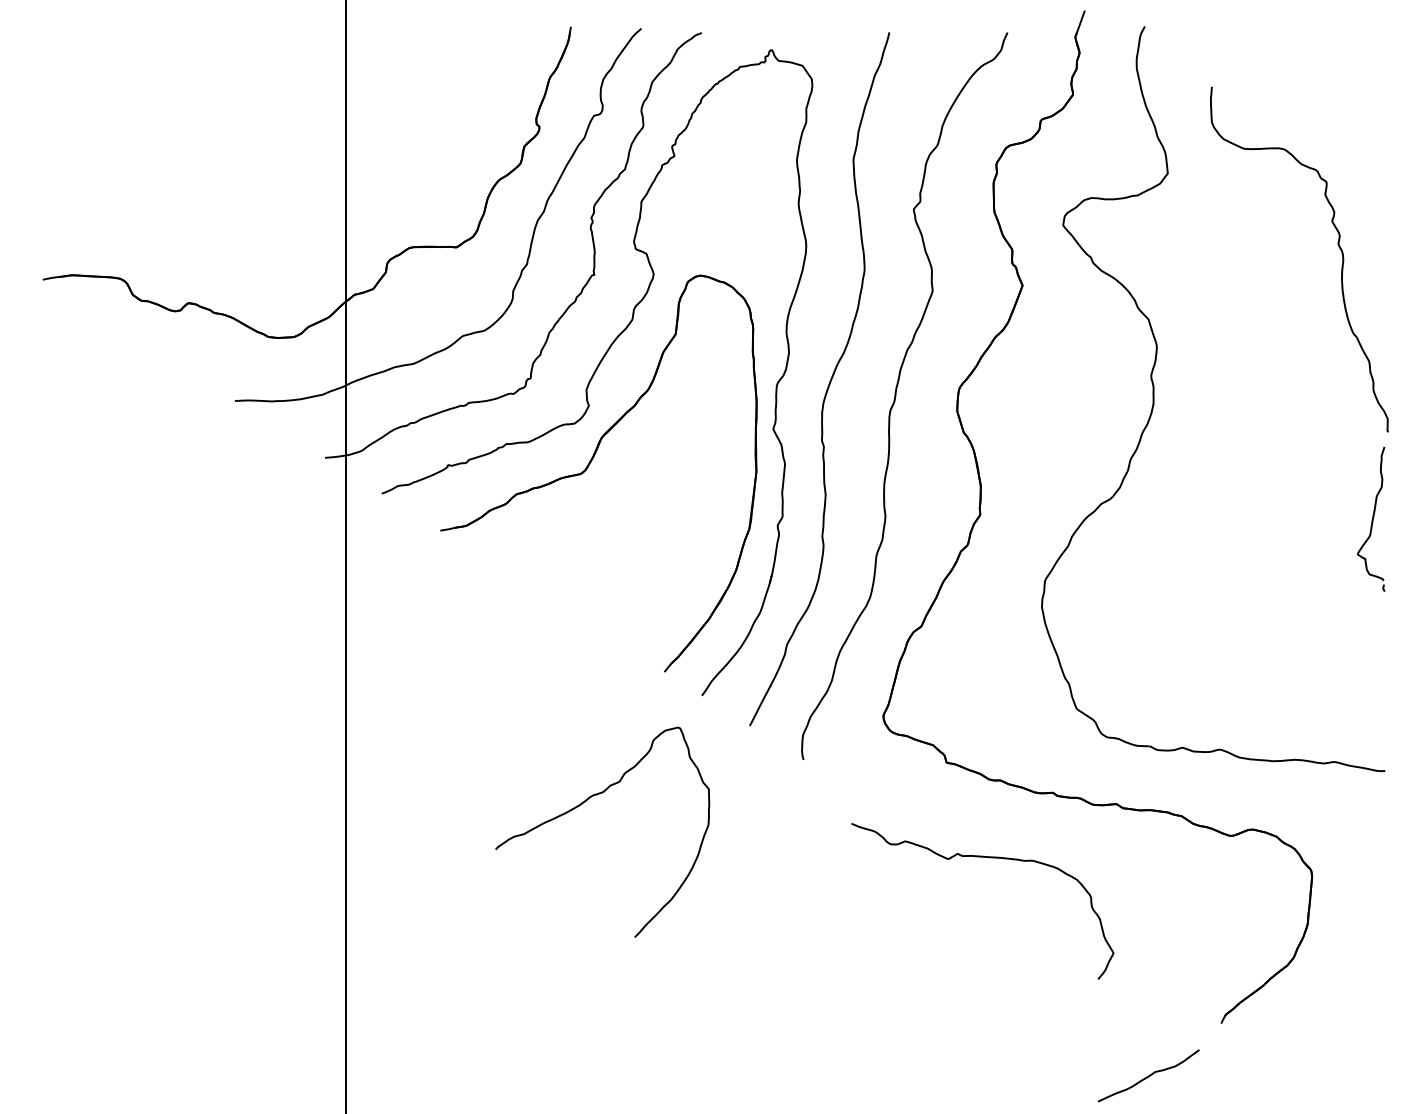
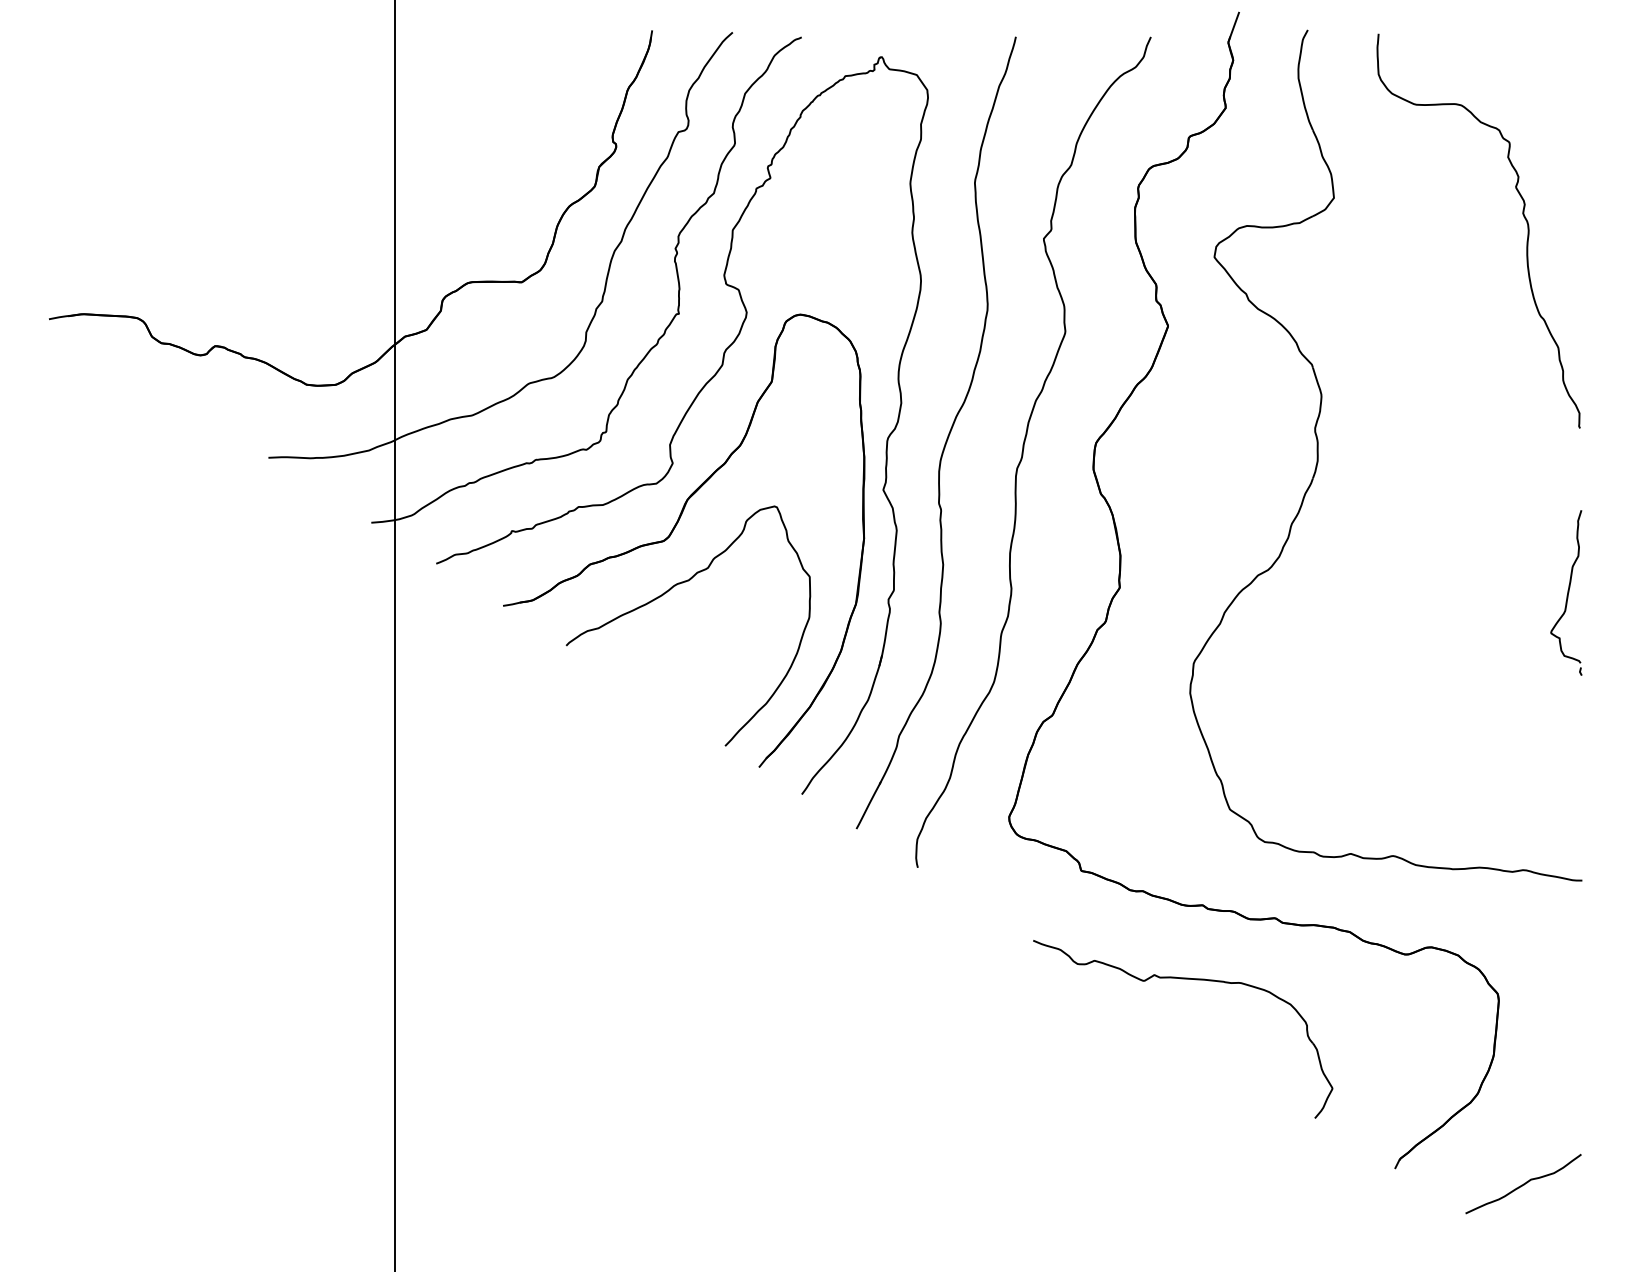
curve: (1338, 247) -> (1523, 217), moved
curve: (582, 804) -> (665, 594), moved
part: (989, 858) -> (1190, 980), moved
curve: (1148, 1075) -> (1523, 1183), moved

